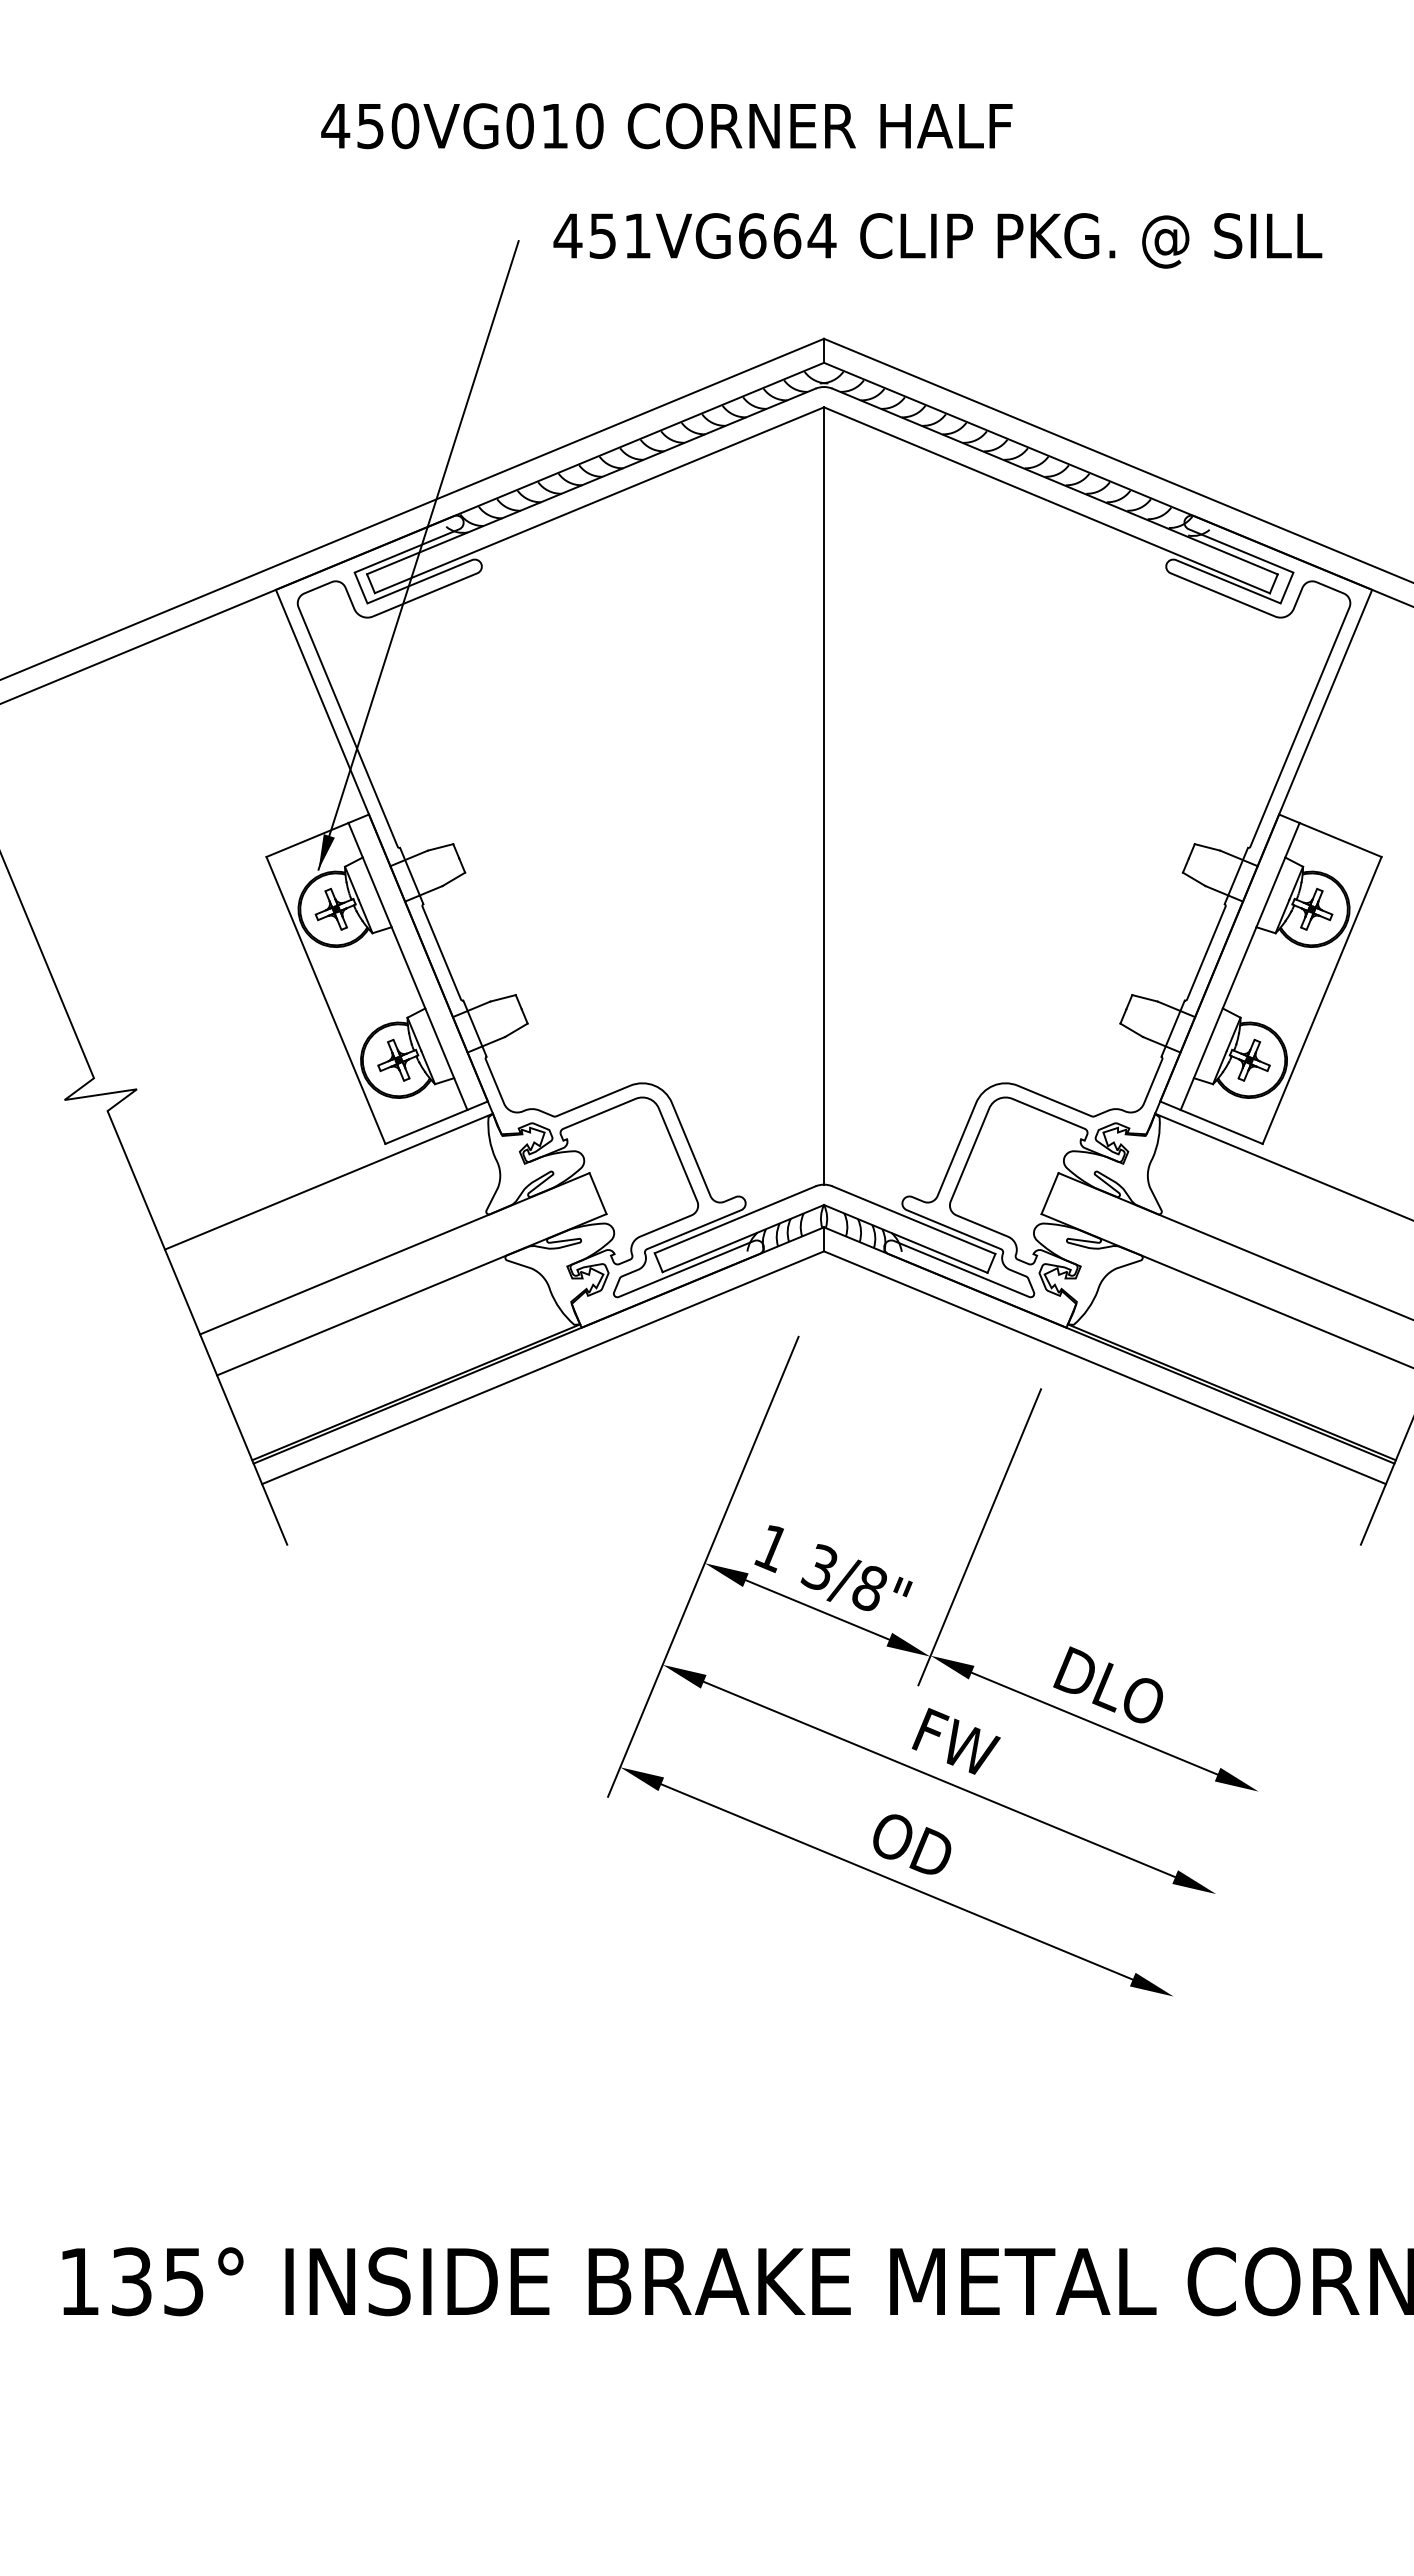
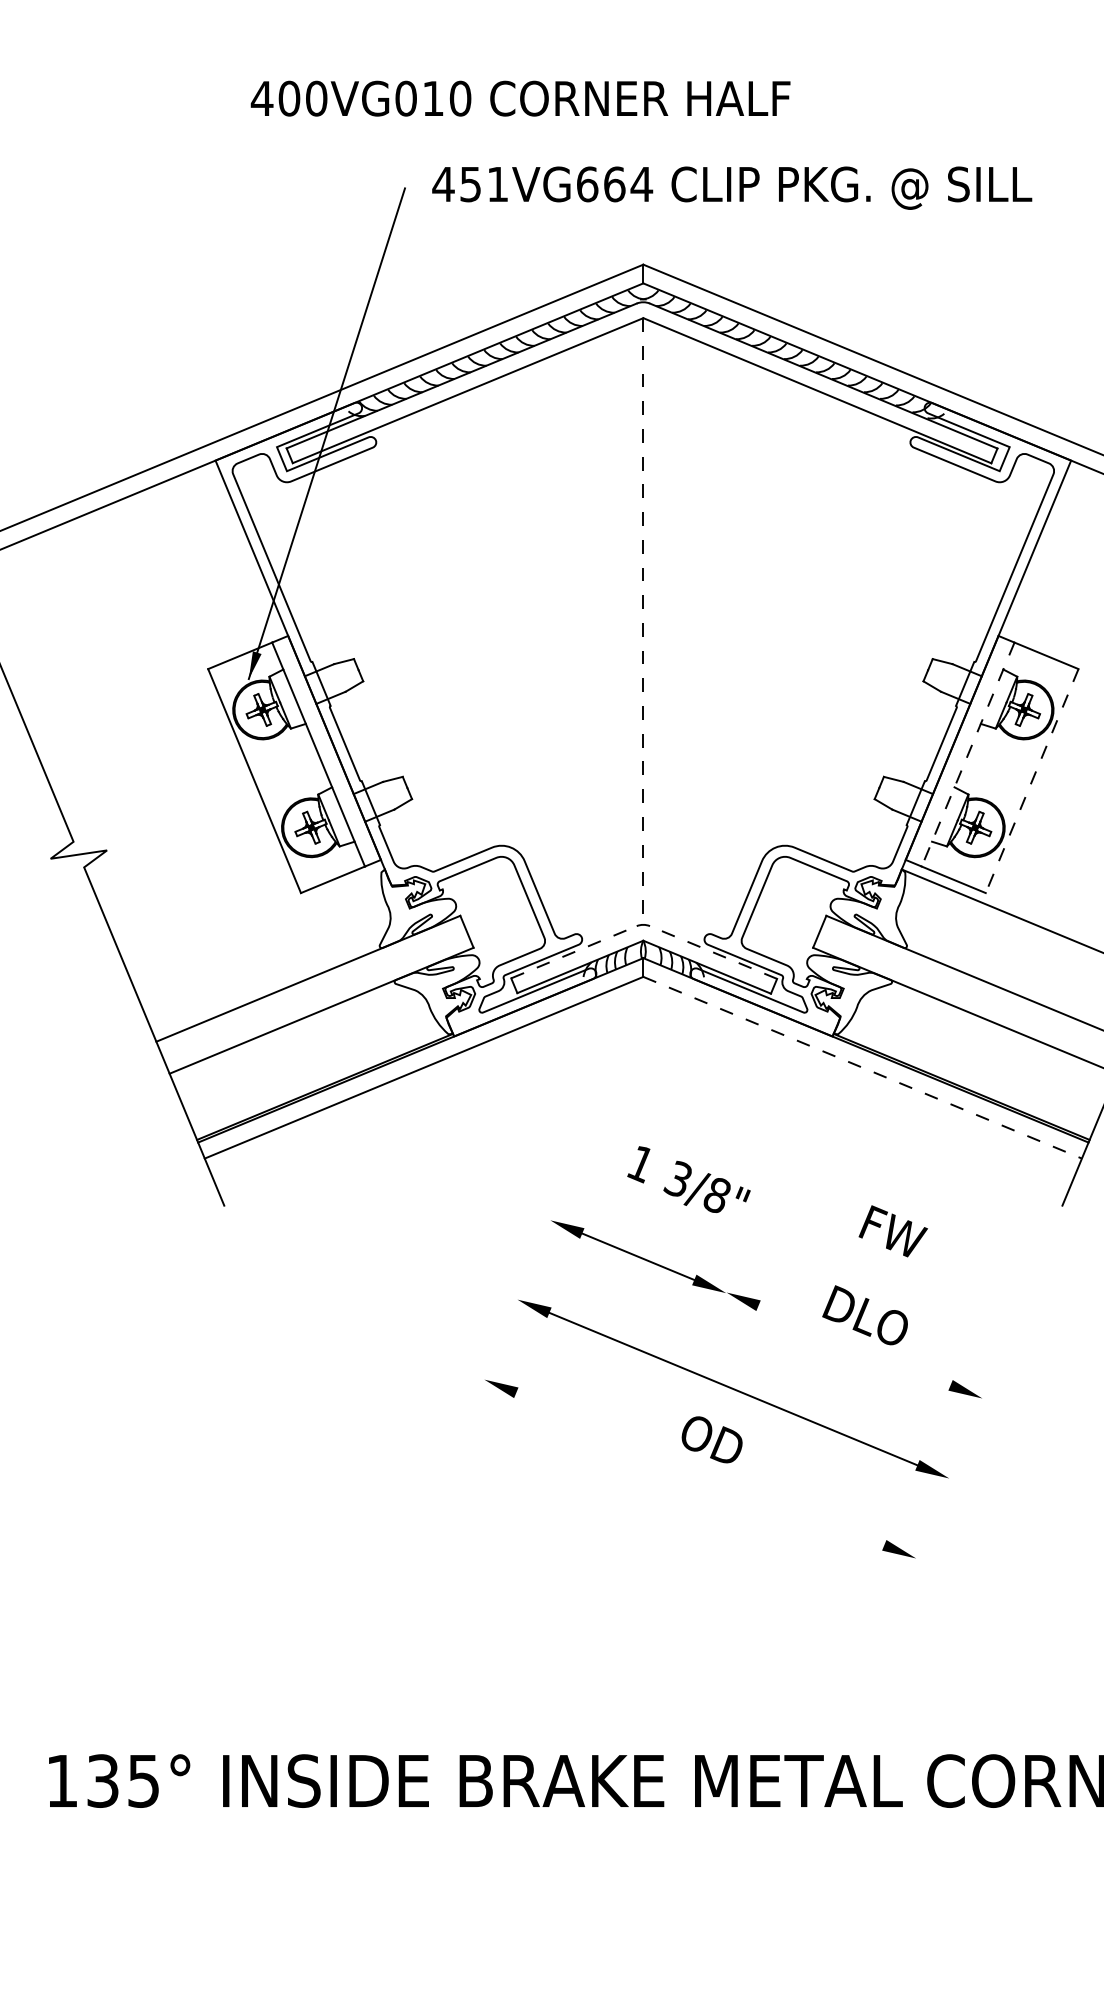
text: (370, 126) -> (289, 98), 450VG010 -> 400VG010
line: (824, 796) -> (643, 621), solid -> dashed
line: (1239, 966) -> (967, 754), solid -> dashed
line: (1321, 1000) -> (1031, 781), solid -> dashed
line: (328, 1181) -> (256, 922), removed
line: (735, 1219) -> (574, 952), solid -> dashed
line: (913, 1219) -> (713, 952), solid -> dashed
line: (1105, 1367) -> (863, 1067), solid -> dashed
line: (979, 1537) -> (764, 1200), removed
line: (703, 1566) -> (549, 1222), removed
text: (833, 1567) -> (688, 1179), moved
line: (1094, 1723) -> (854, 1345), removed
text: (955, 1741) -> (892, 1231), moved
line: (896, 1881) -> (699, 1468), removed

